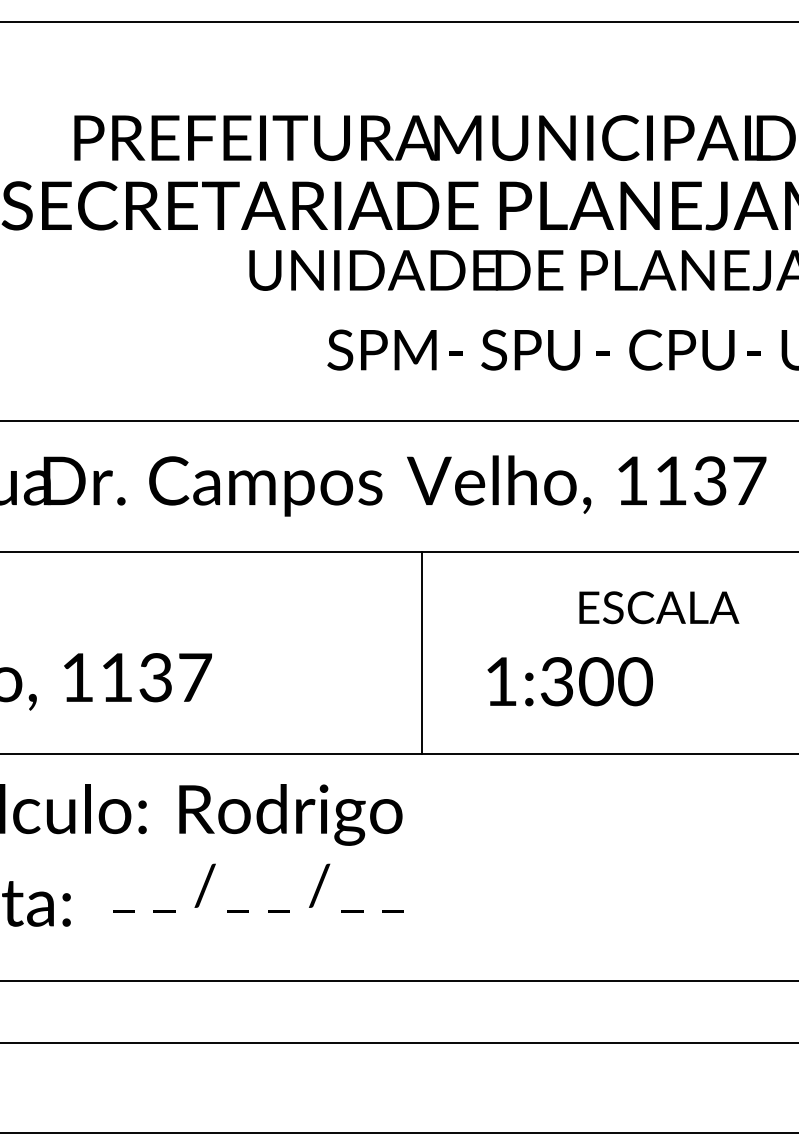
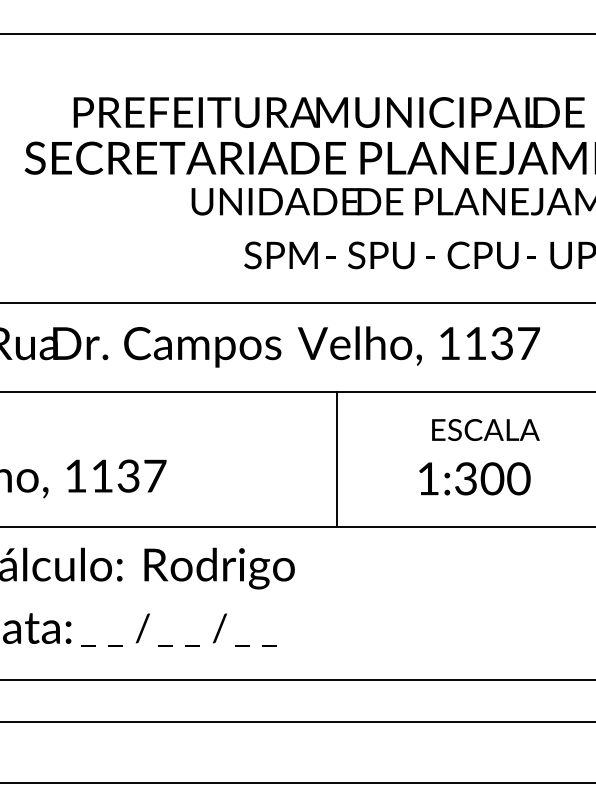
text: (658, 606) -> (485, 429), moved
line: (422, 652) -> (337, 459), moved
text: (569, 681) -> (474, 478), moved
text: (258, 887) -> (178, 629), moved

